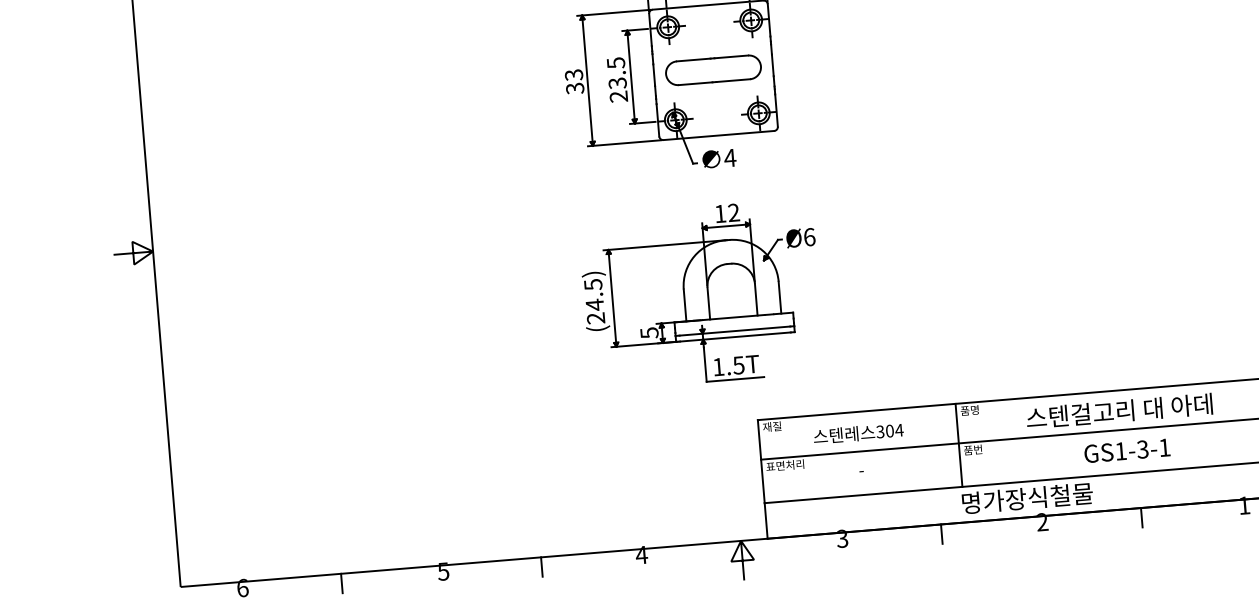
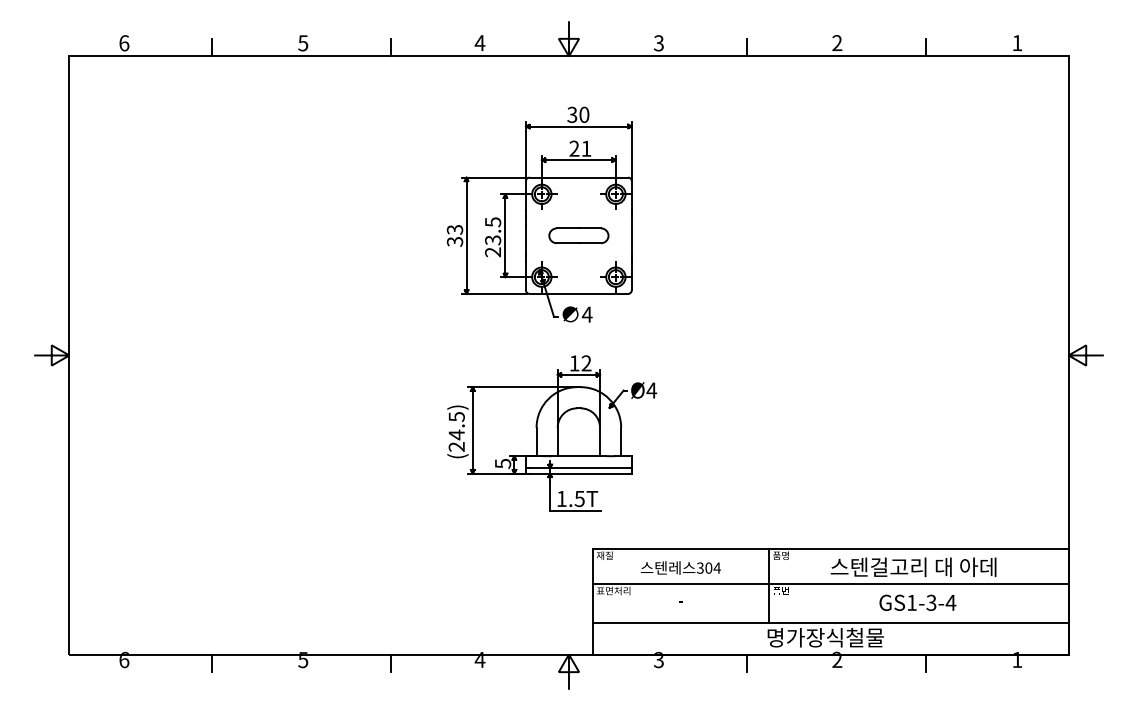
part: (713, 70) -> (578, 235), size x0.7
text: (809, 237) -> (651, 390), Ø6 -> Ø4
text: (1164, 447) -> (950, 602), GS1-3-1 -> GS1-3-4

